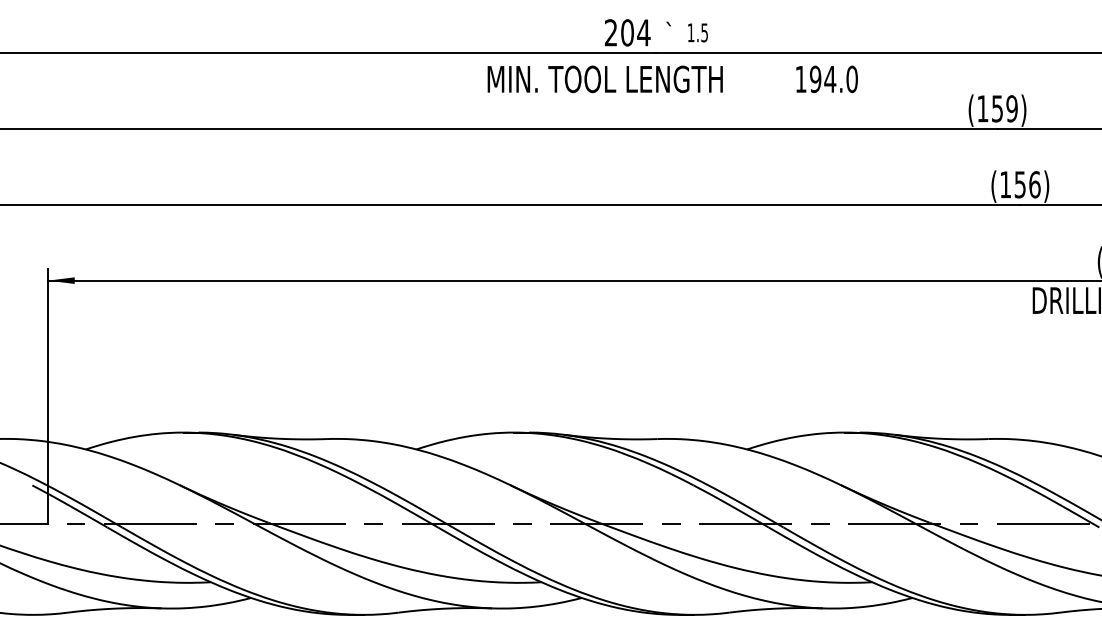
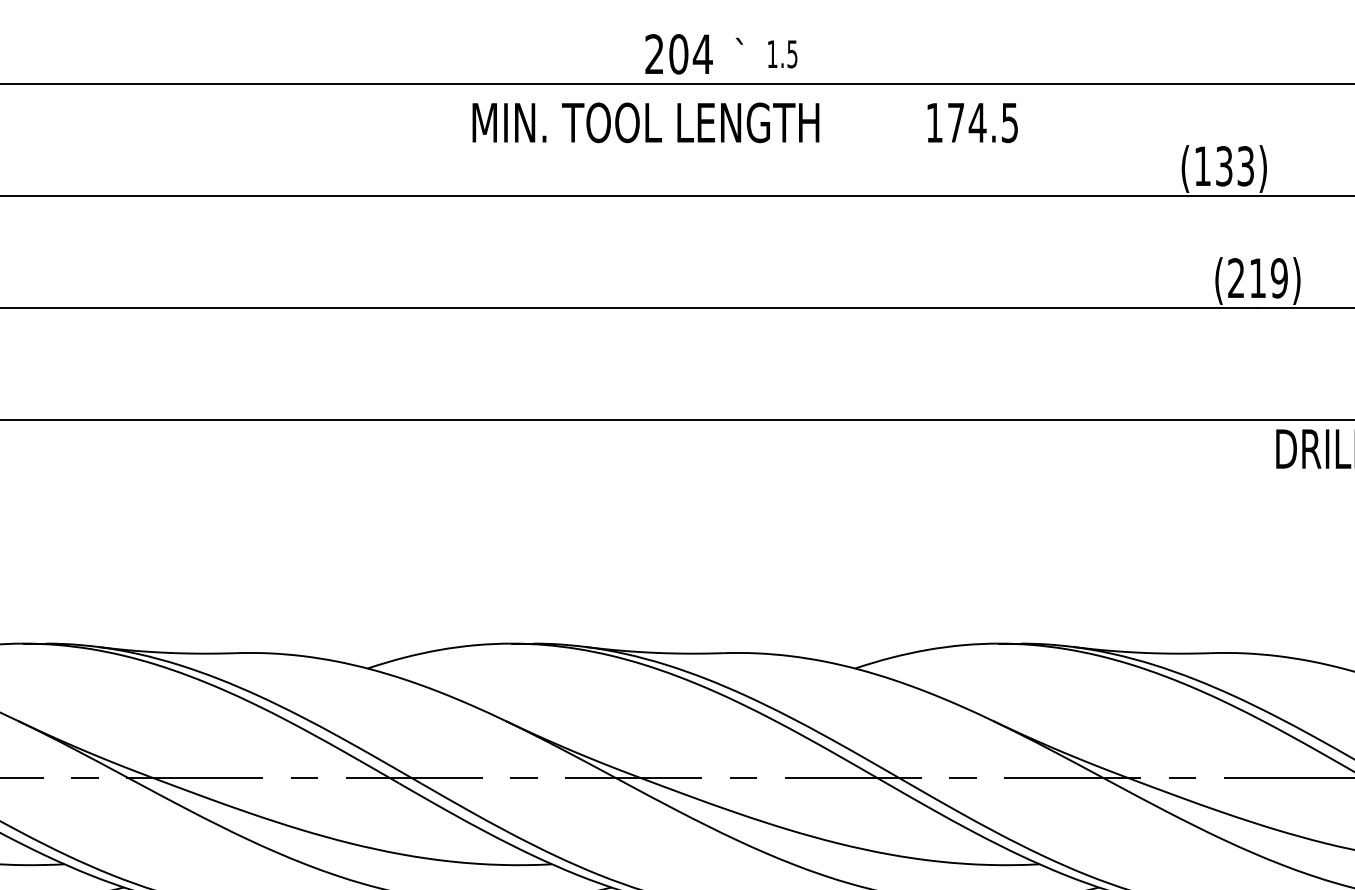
text: (833, 79) -> (982, 123), 194.0 -> 174.5
text: (1004, 108) -> (1234, 165), (159) -> (133)
text: (1020, 184) -> (1258, 277), (156) -> (219)

